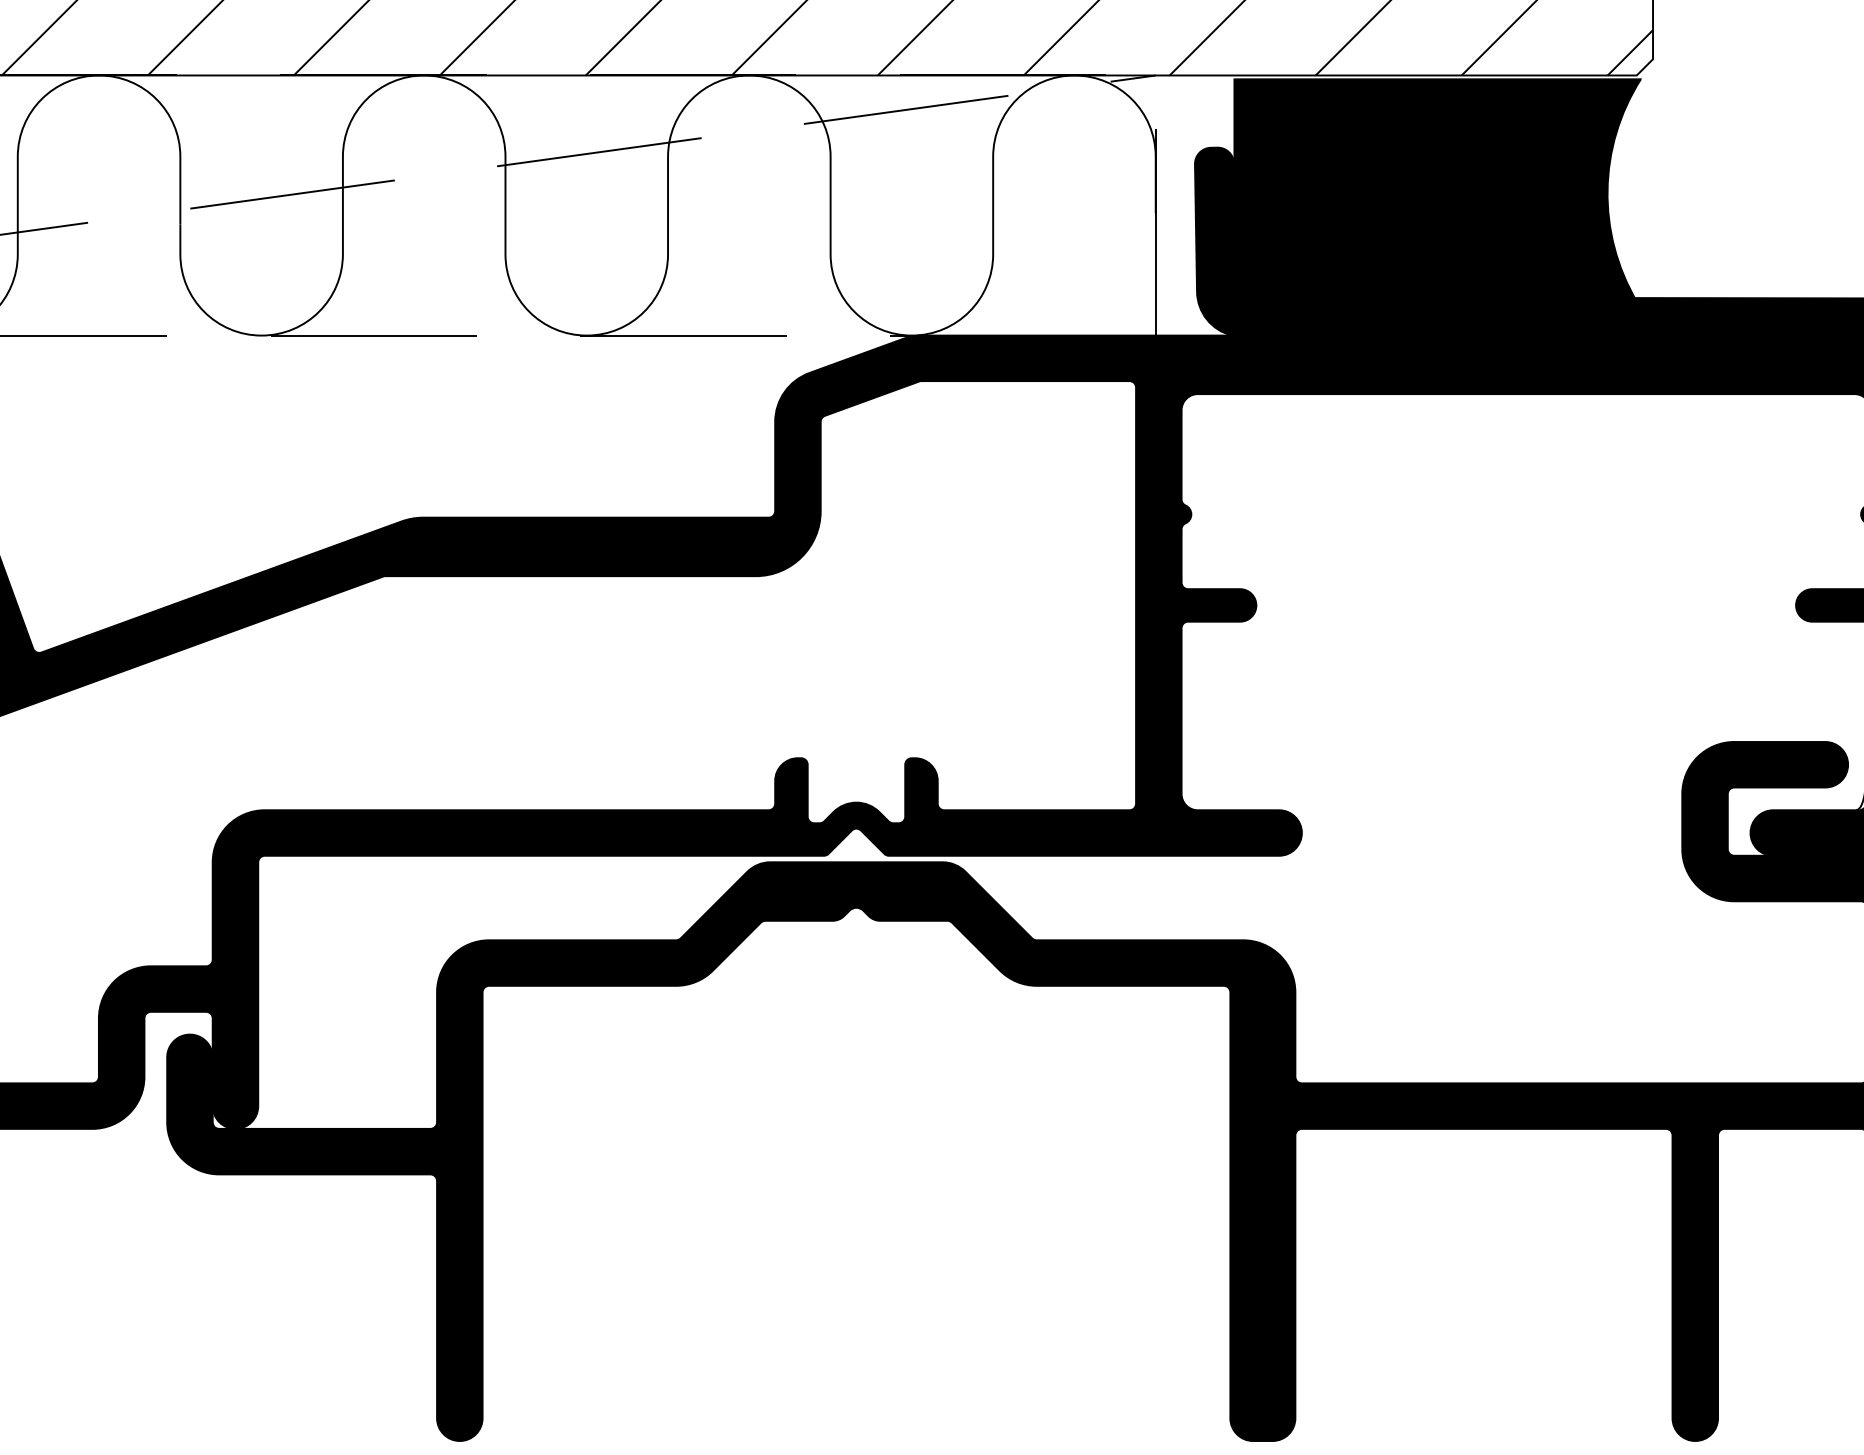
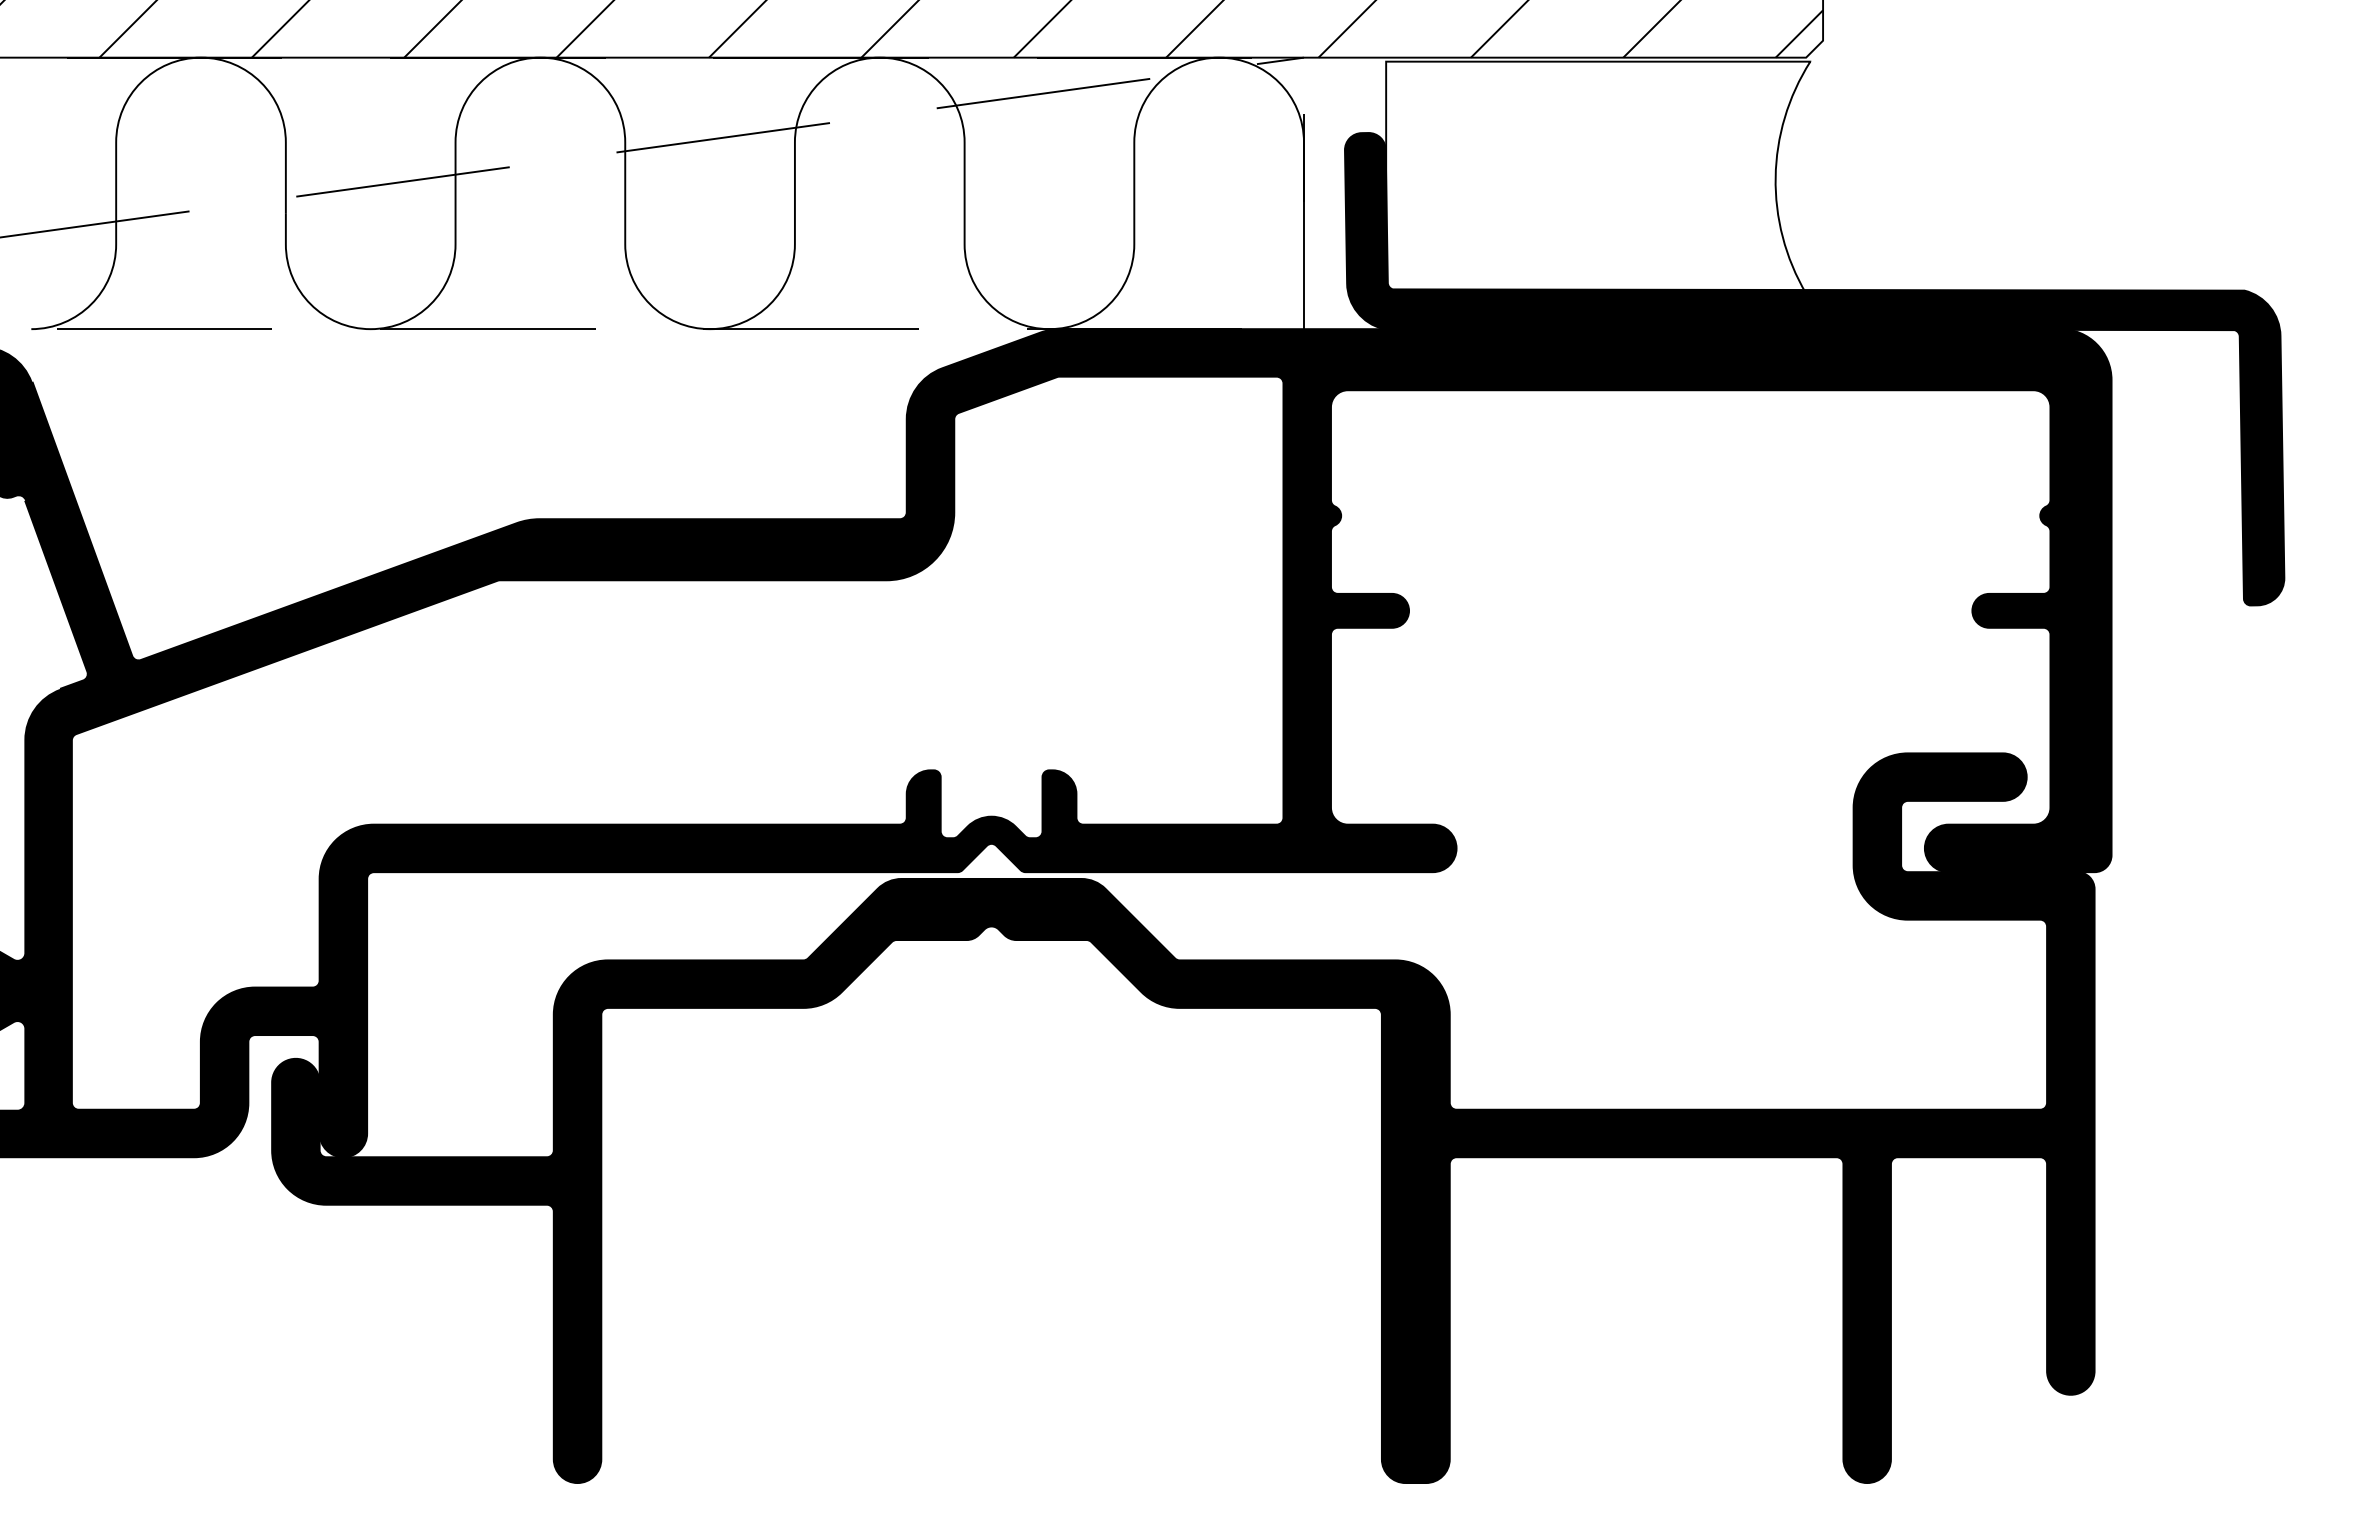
fill: (1437, 190) -> (1598, 177), removed

